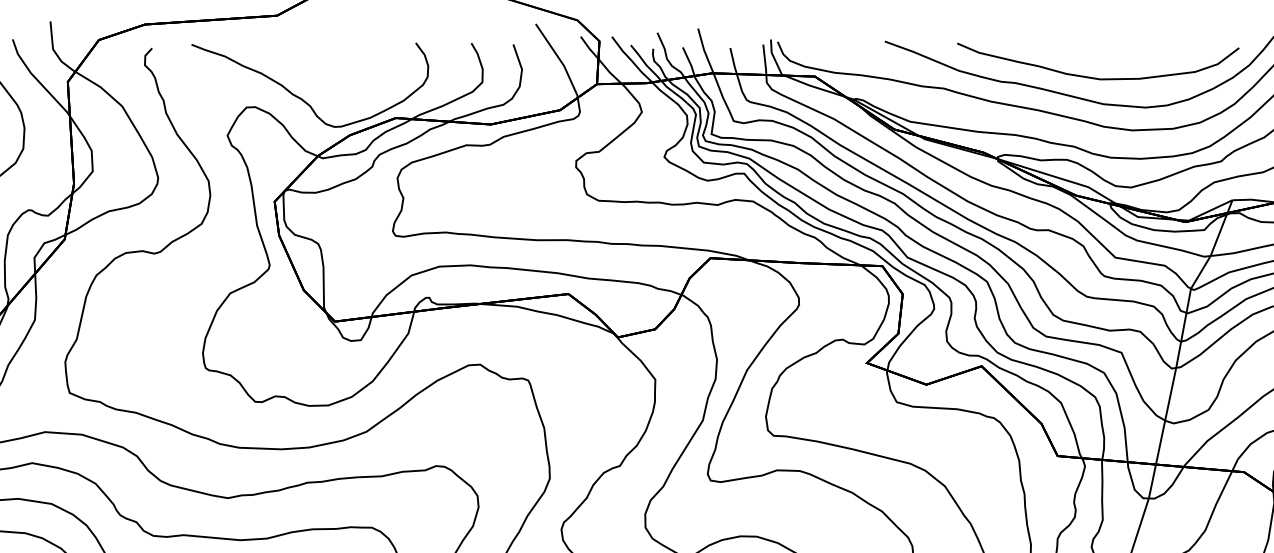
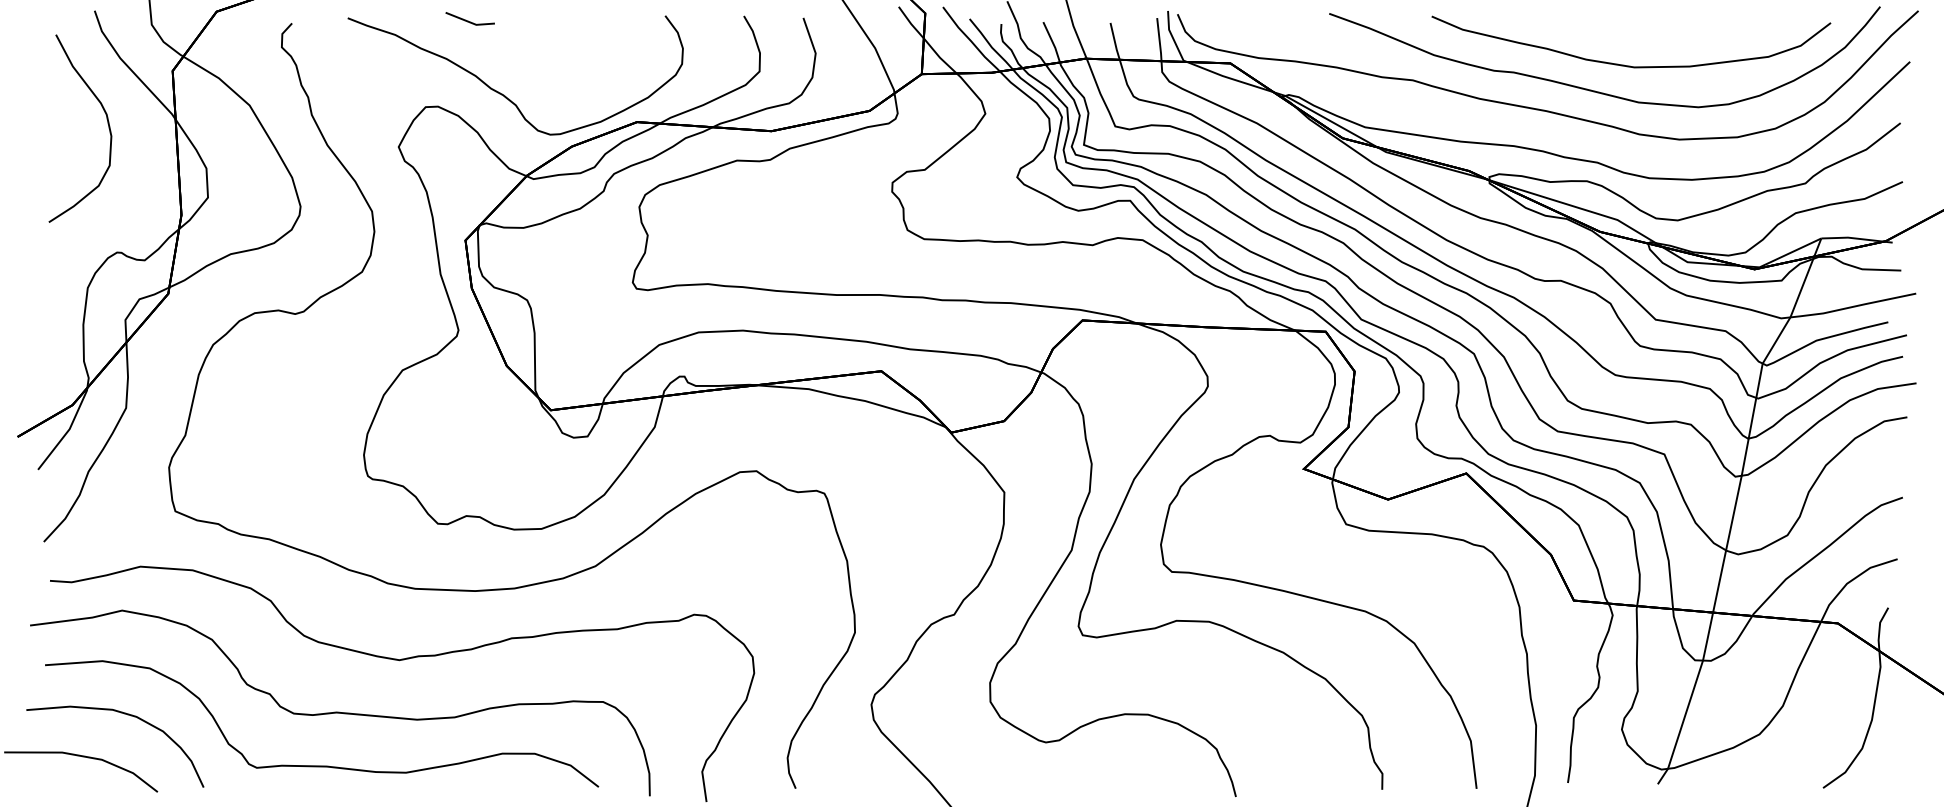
line: (276, 46) -> (468, 20), added

